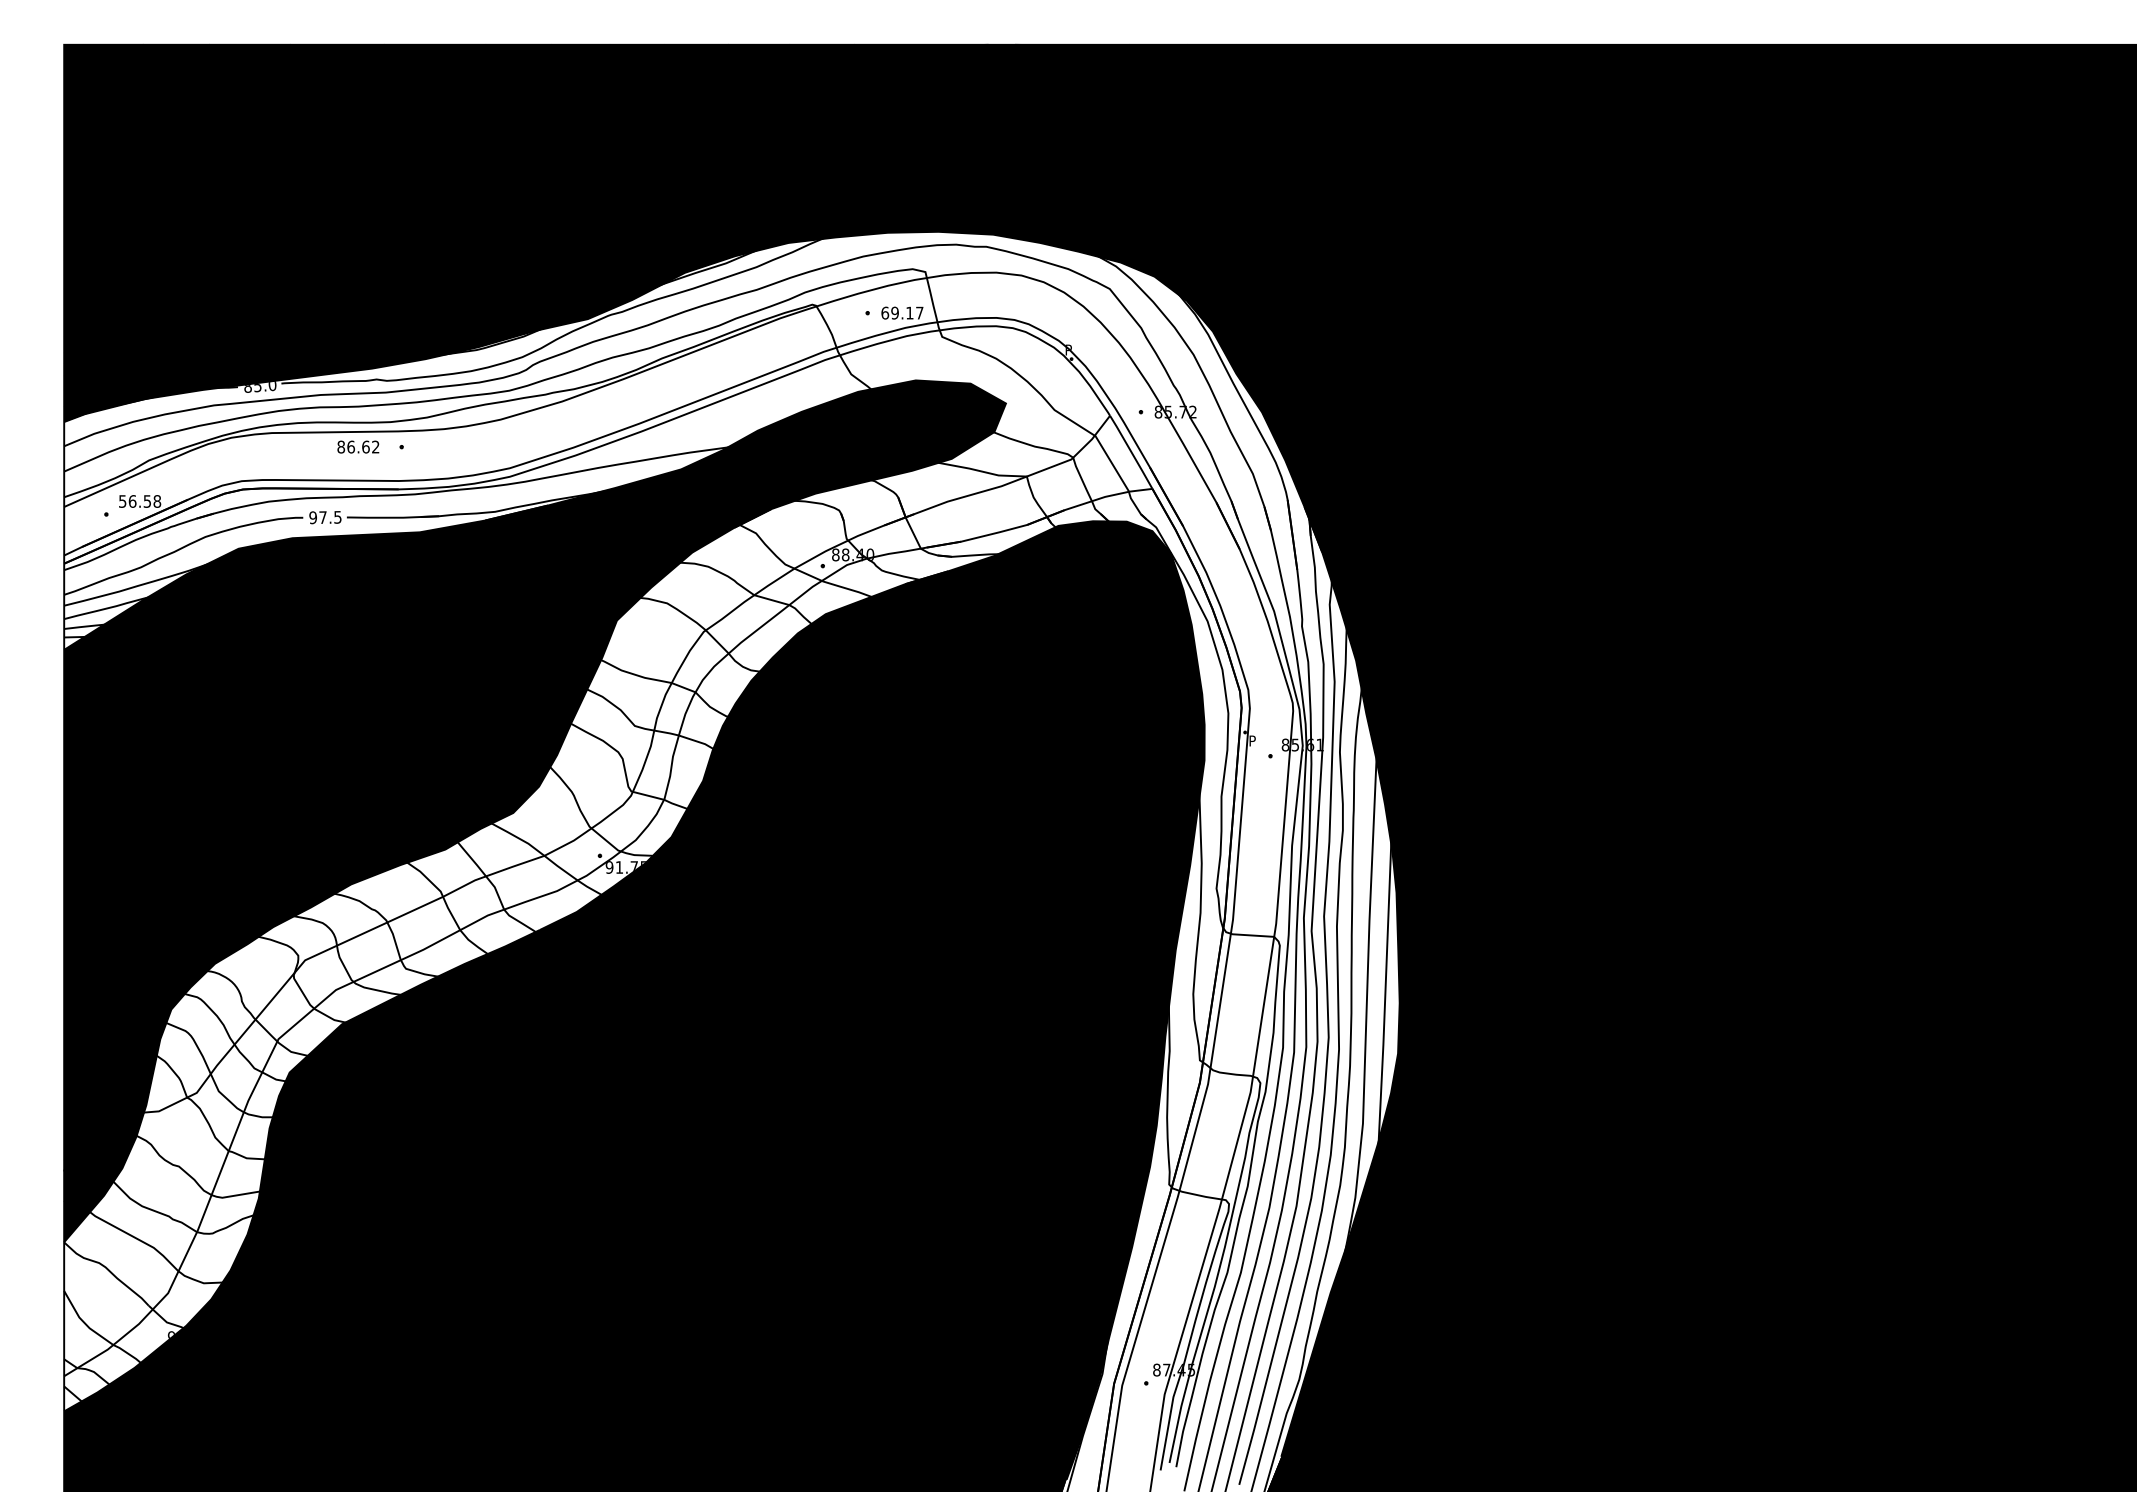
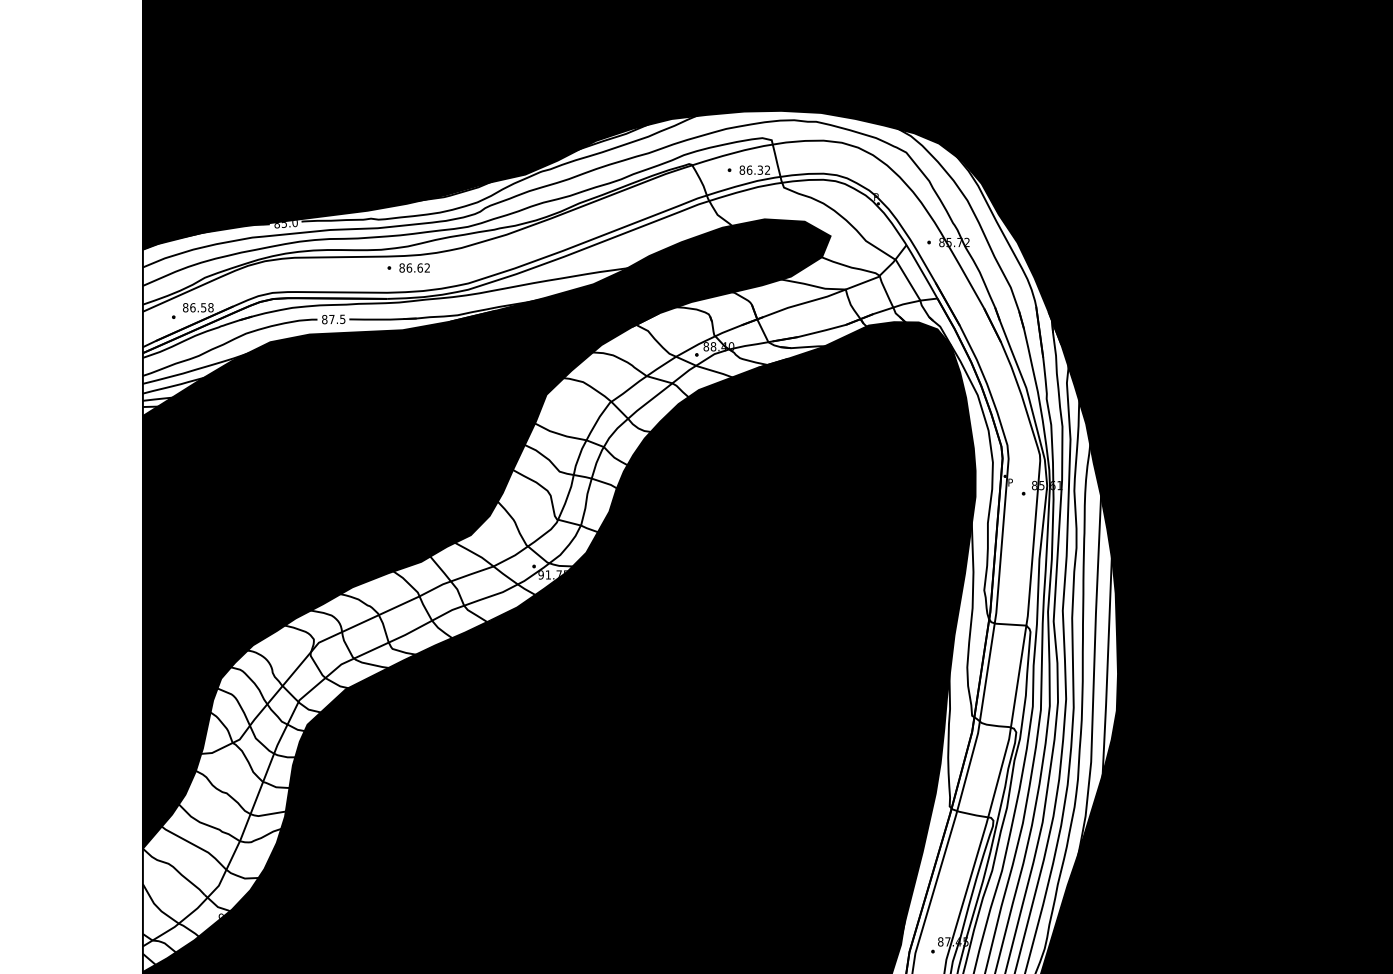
text: (902, 312) -> (754, 169), 69.17 -> 86.32
text: (358, 446) -> (414, 267), moved
text: (122, 501) -> (185, 307), 56.58 -> 86.58
text: (313, 517) -> (324, 319), 97.5 -> 87.5

